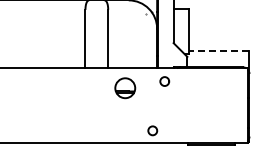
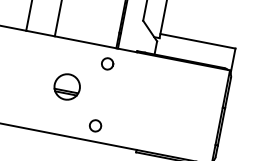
line: (218, 50) -> (197, 40), dashed -> solid
part: (164, 81) -> (107, 63), moved
part: (125, 88) -> (67, 87), moved

